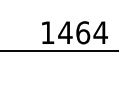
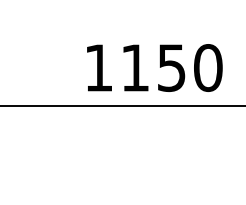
text: (82, 32) -> (170, 67), 1464 -> 1150

